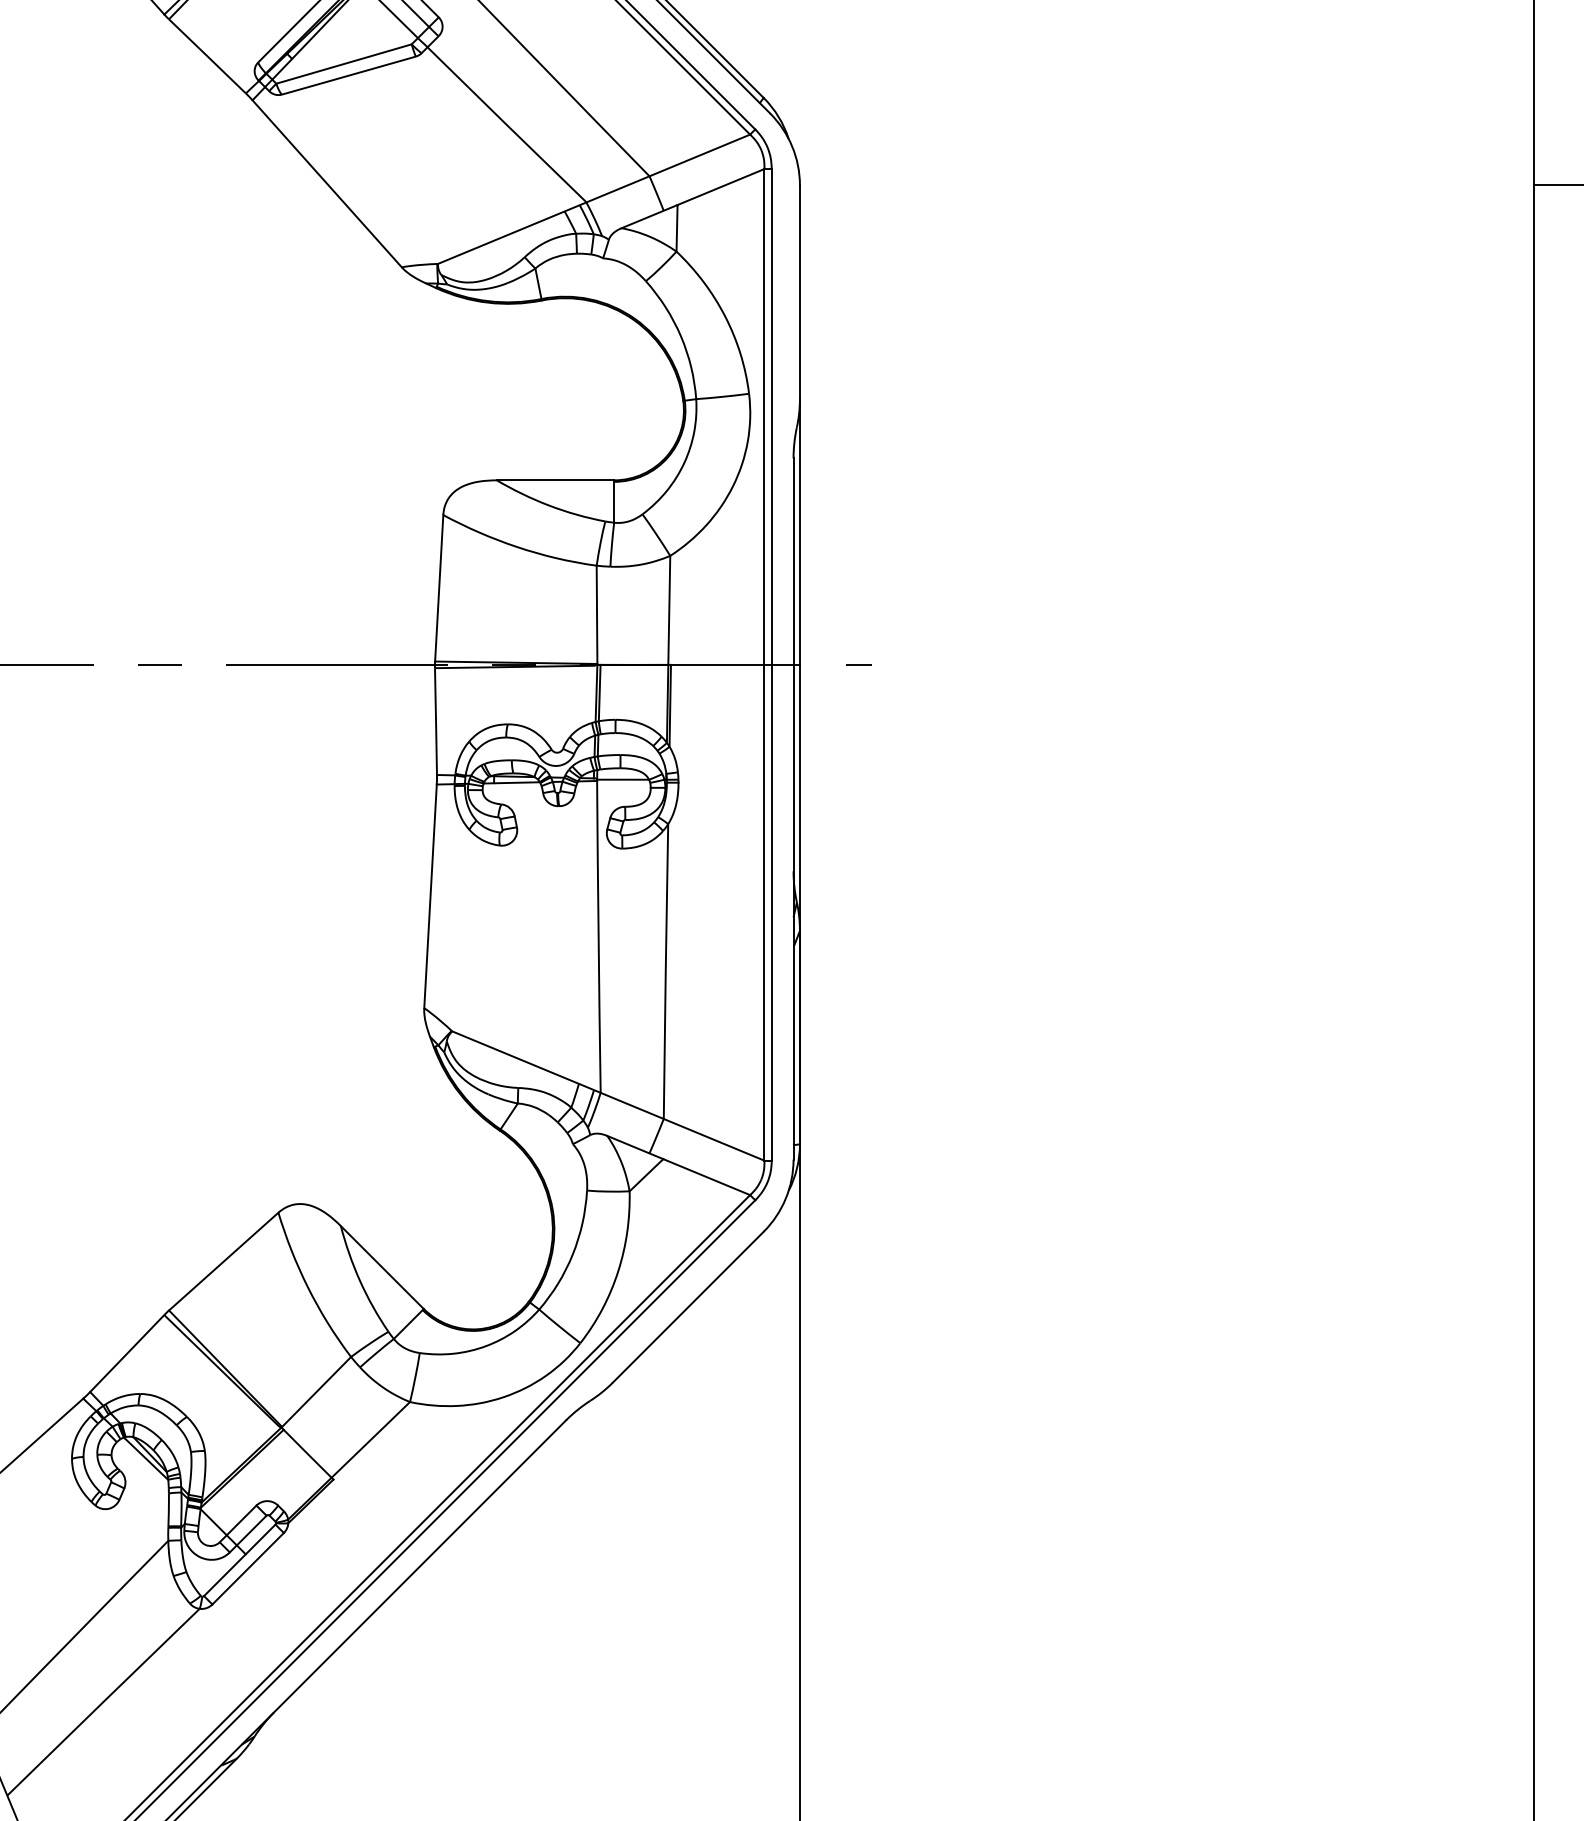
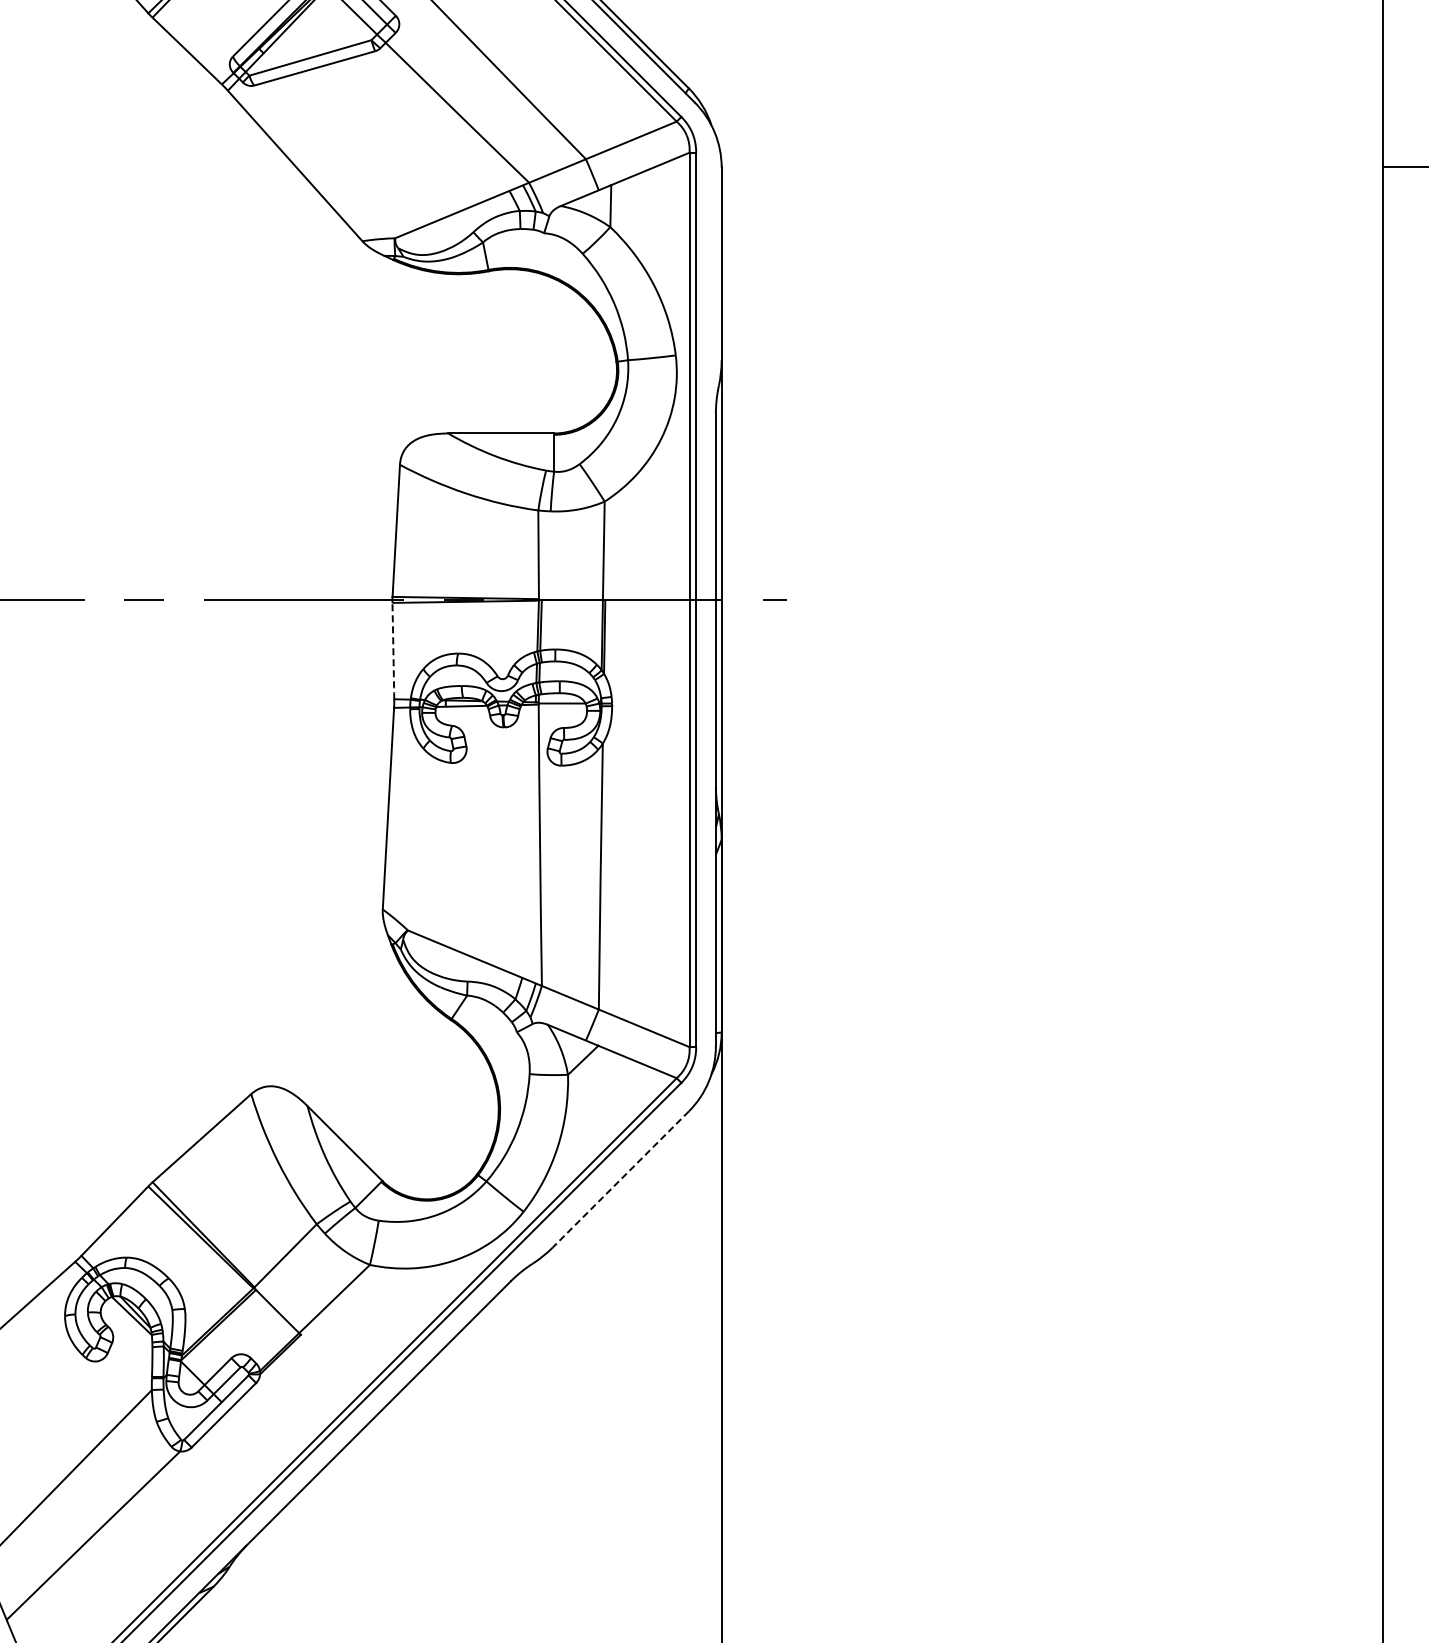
arc: (436, 722) -> (393, 651), solid -> dashed
line: (687, 1307) -> (620, 1179), solid -> dashed

